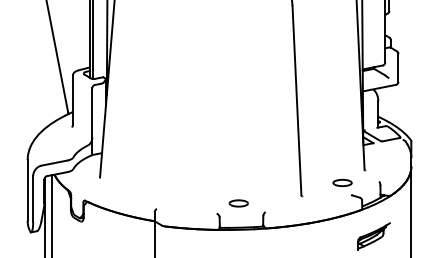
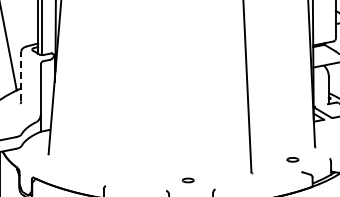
line: (72, 100) -> (20, 76), solid -> dashed
part: (342, 182) -> (292, 159), size x0.6
part: (238, 203) -> (188, 180), size x0.6

